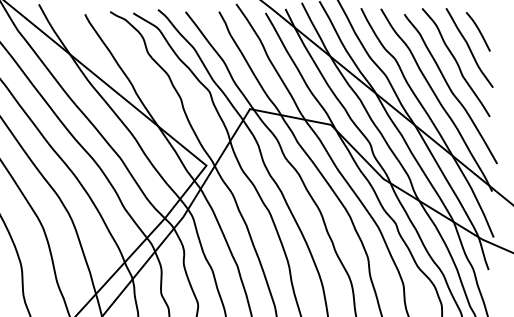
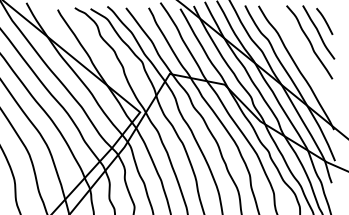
curve: (451, 89) -> (306, 60), removed

